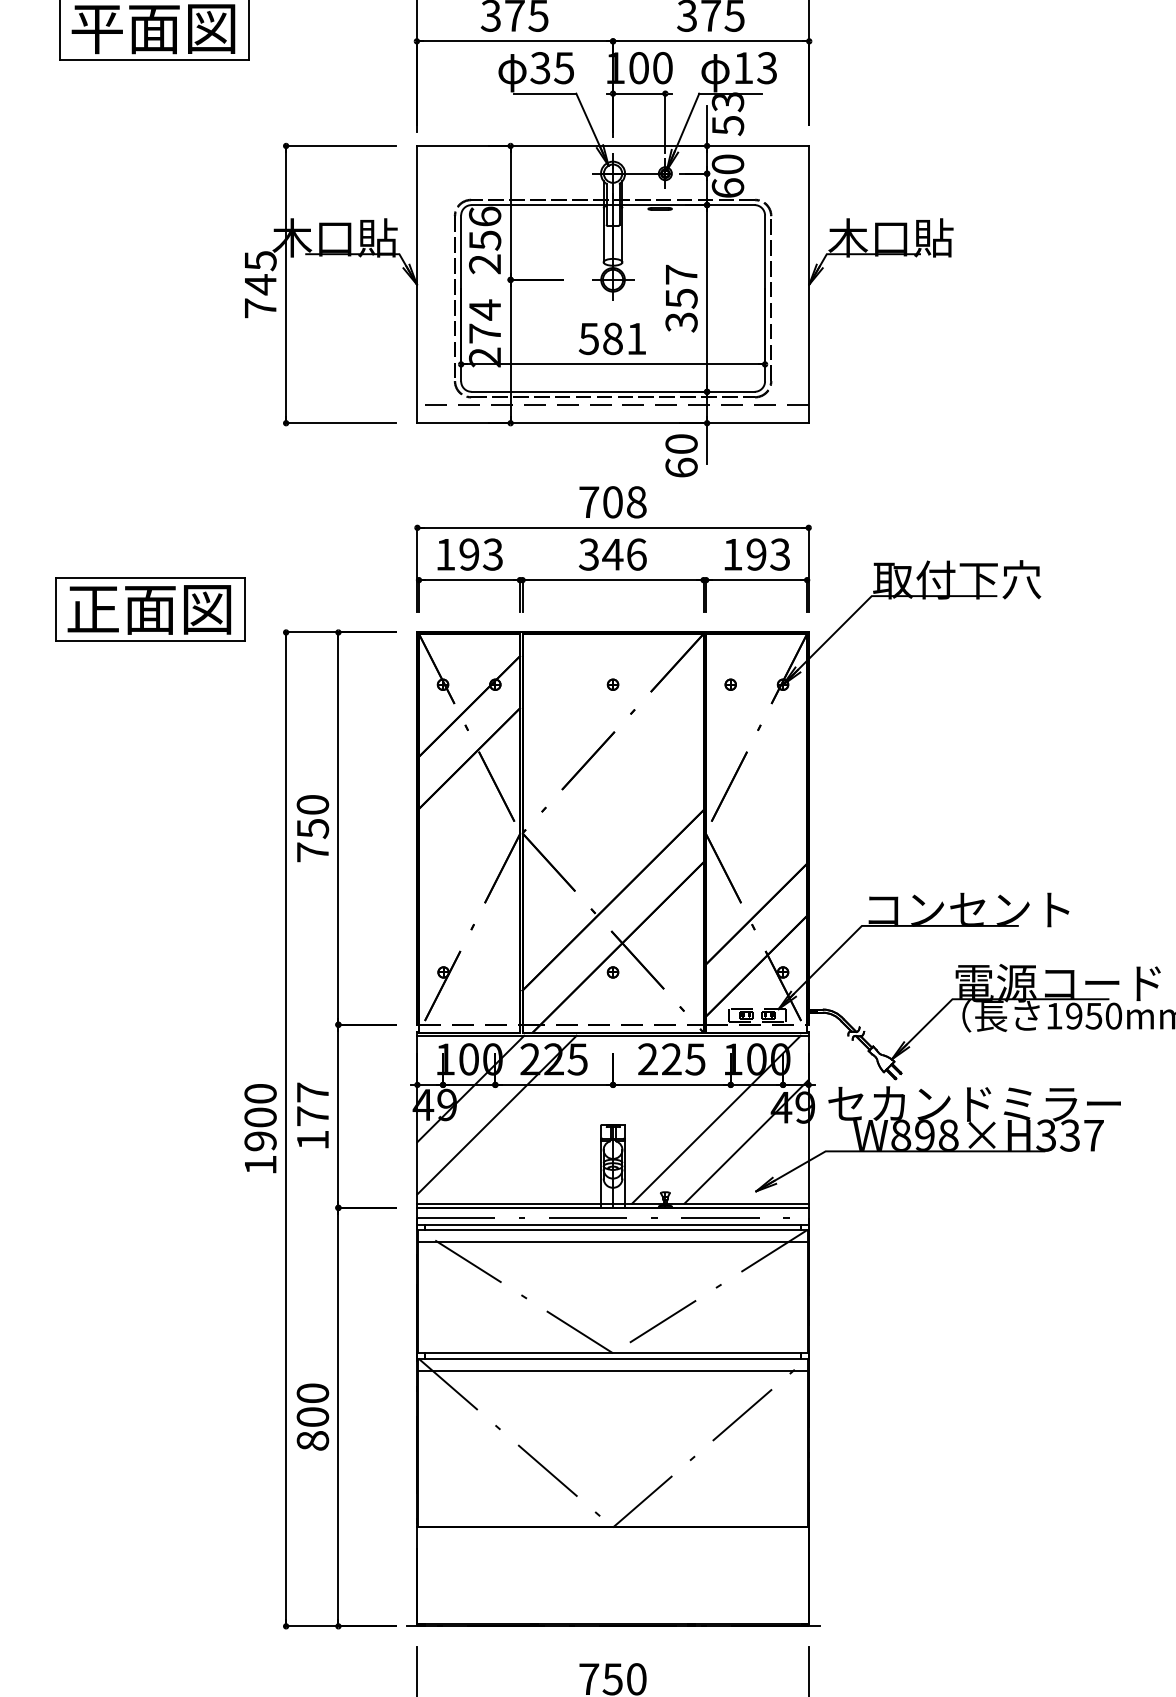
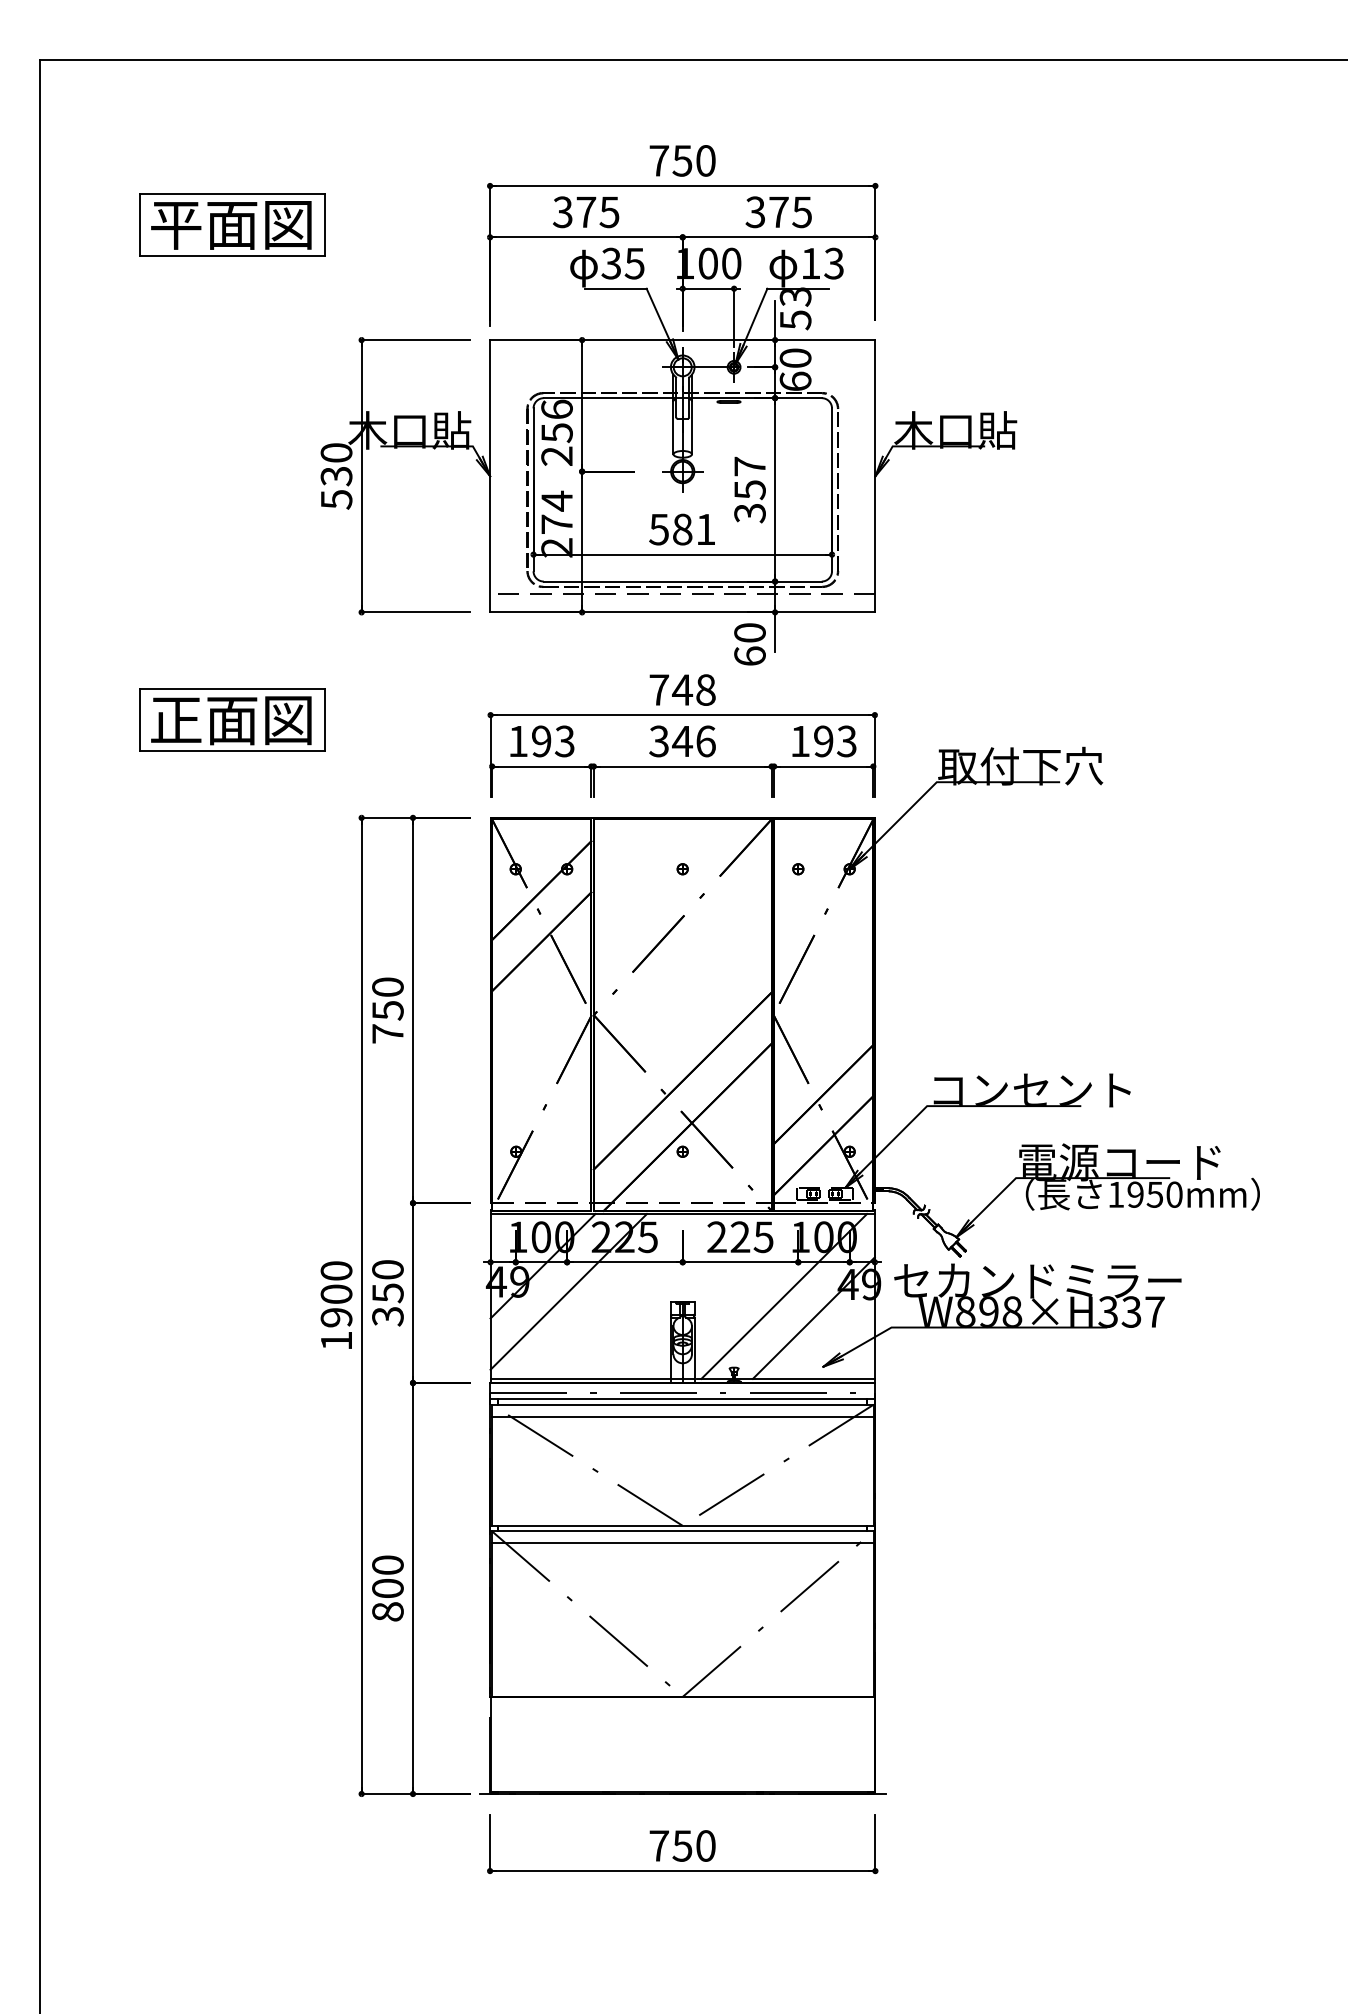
text: (260, 284) -> (336, 476), 745 -> 530
text: (612, 501) -> (682, 689), 708 -> 748
part: (150, 608) -> (232, 719), moved
text: (312, 1116) -> (387, 1293), 177 -> 350

